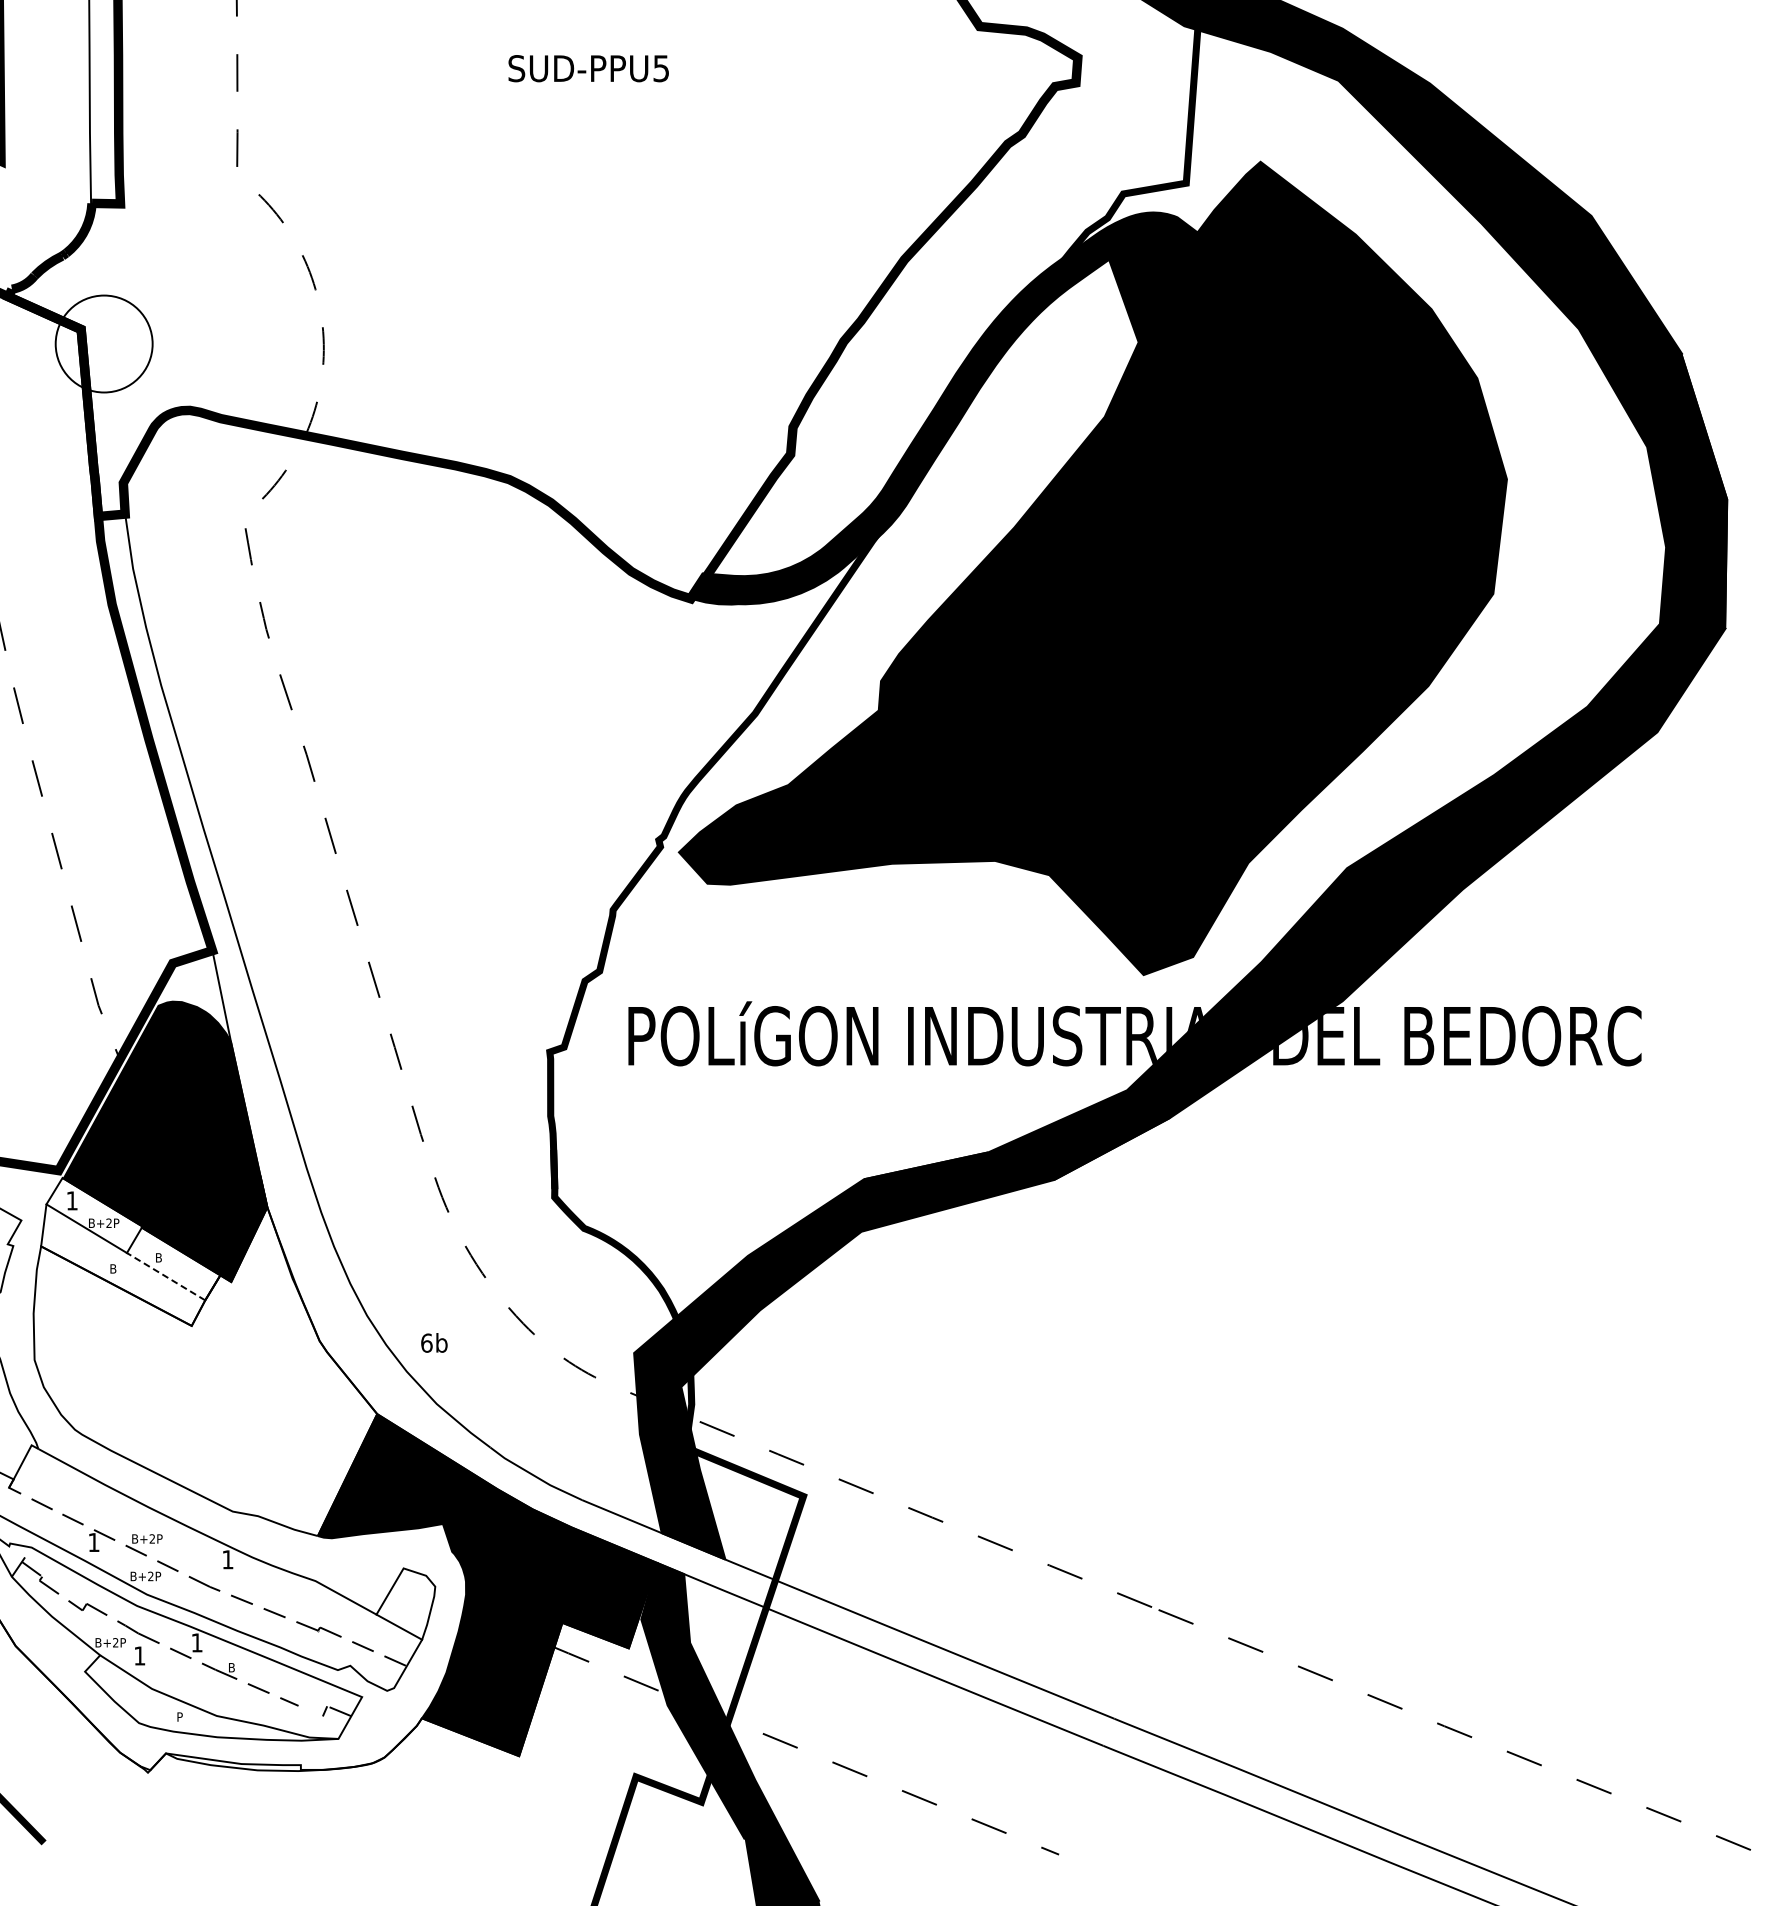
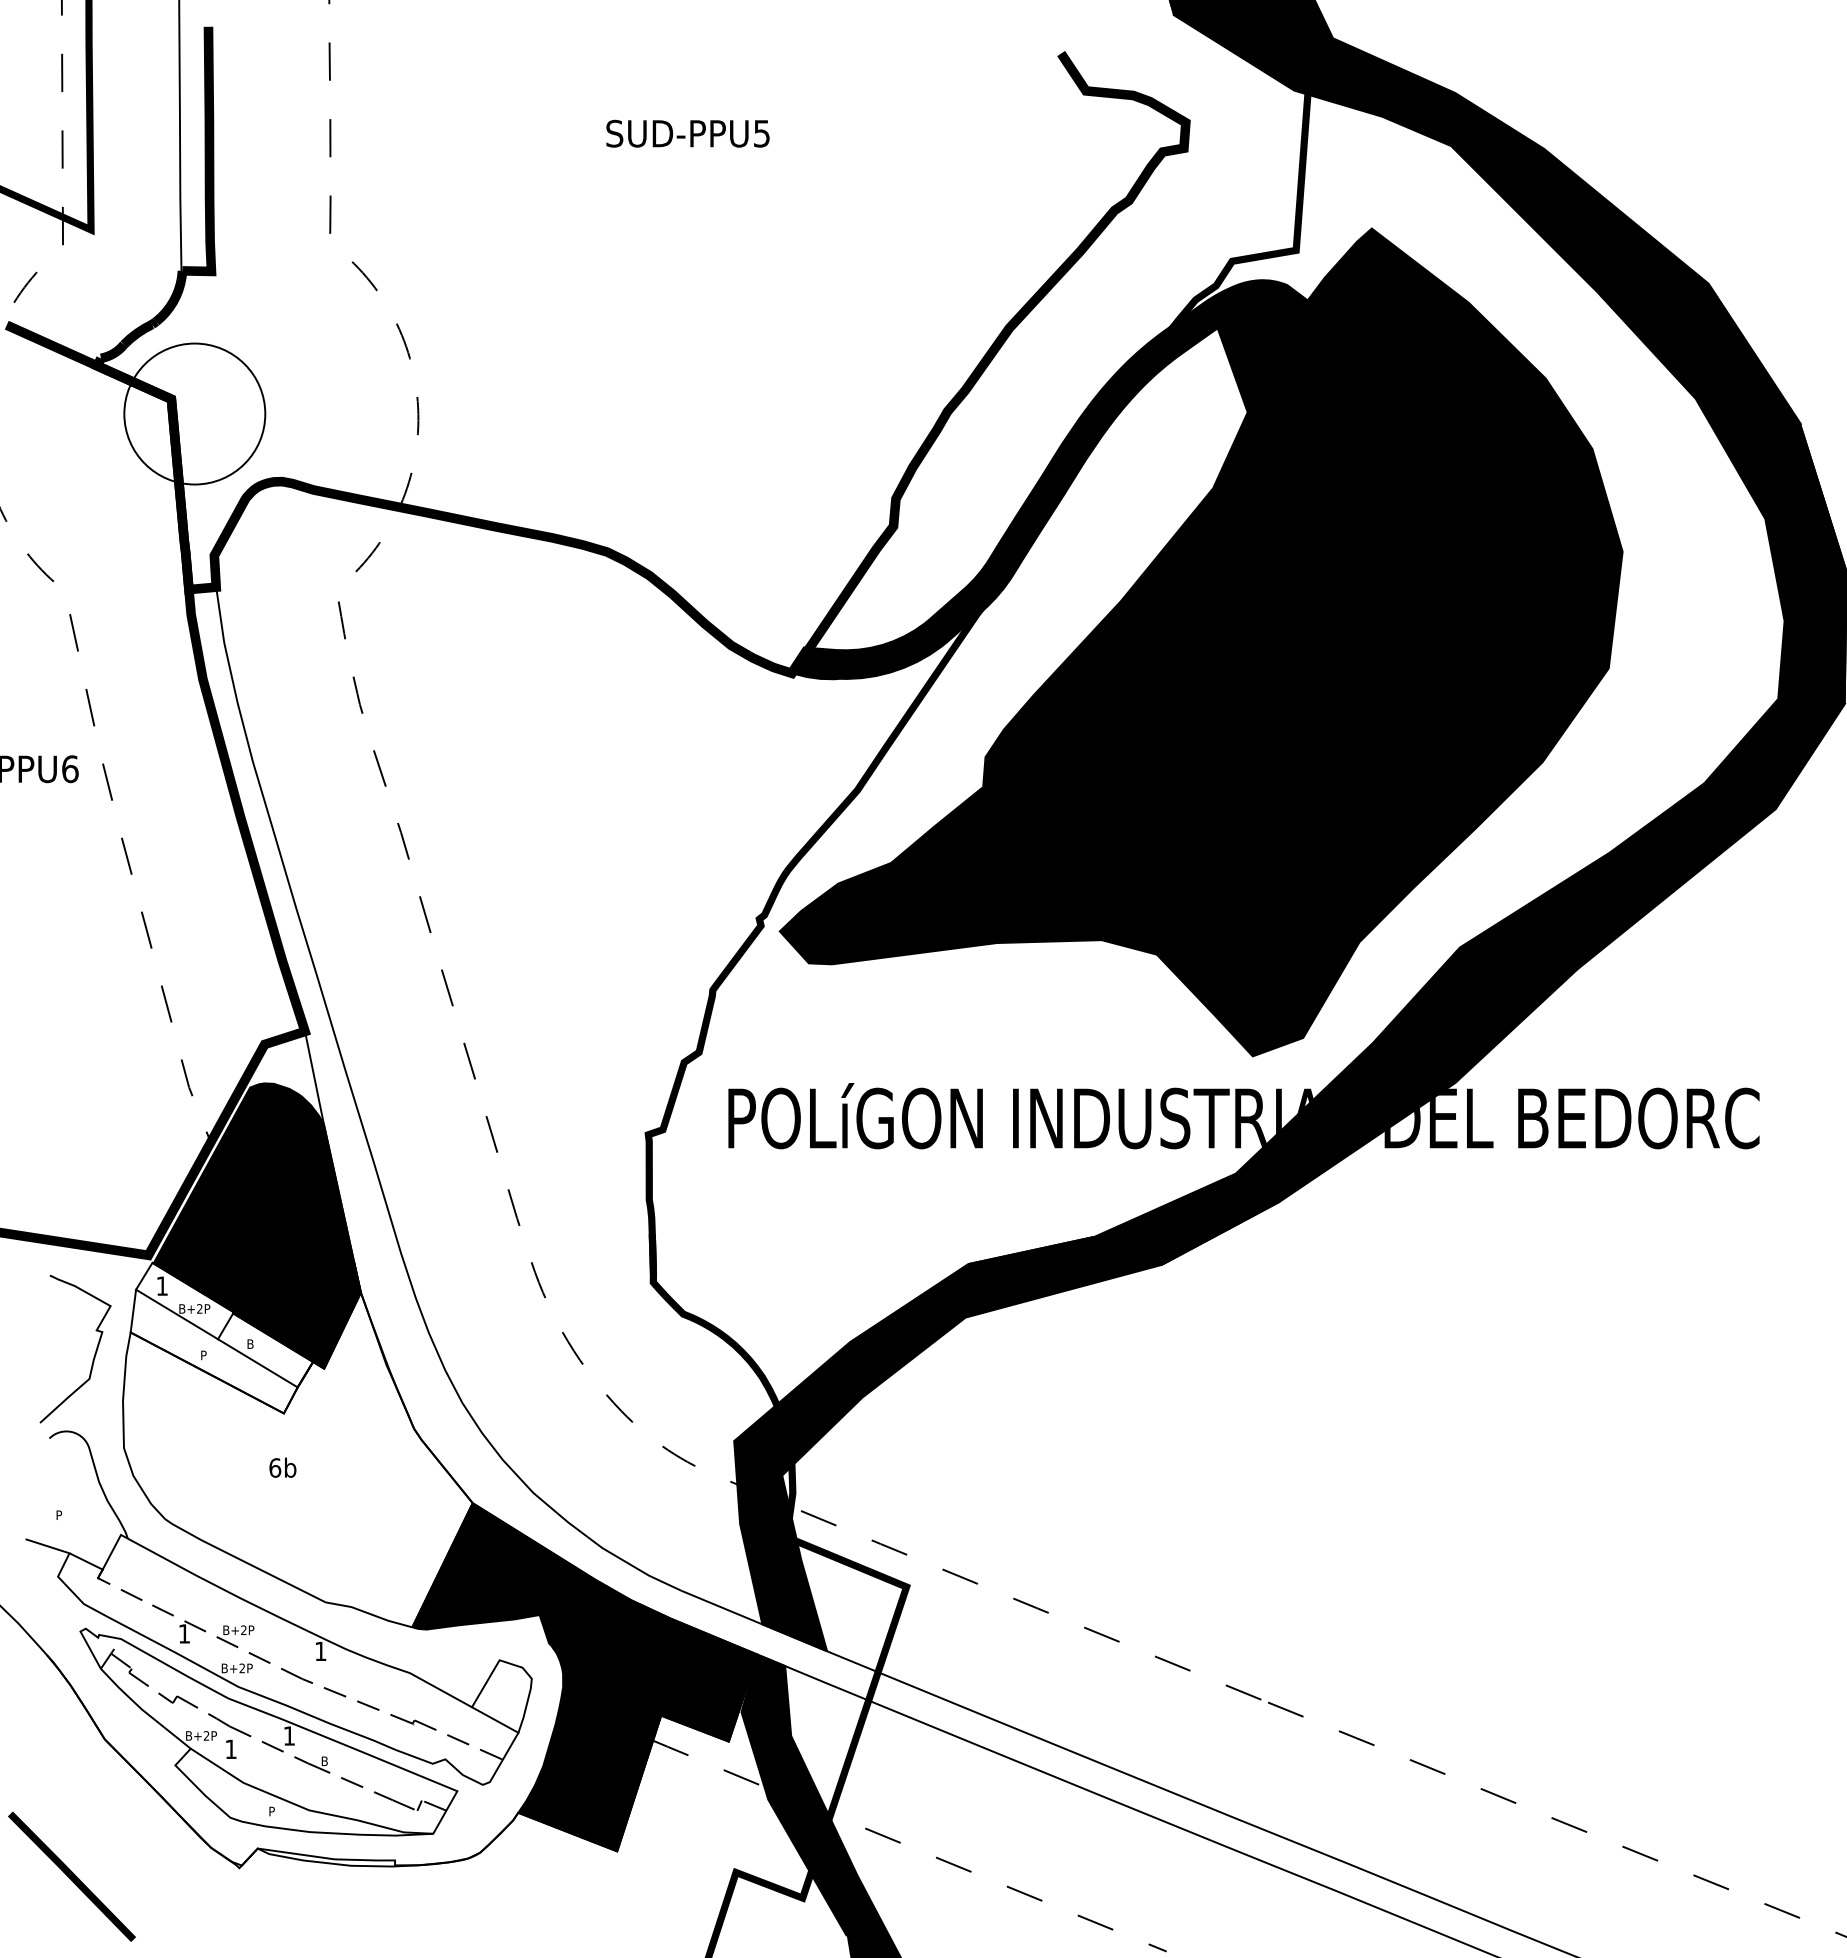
circle: (103, 343) -> (194, 413), size x1.43
text: (113, 1269) -> (204, 1355), B -> P
line: (165, 1276) -> (257, 1363), dashed -> solid
text: (433, 1342) -> (282, 1467), moved
line: (310, 1711) -> (404, 1805), added

